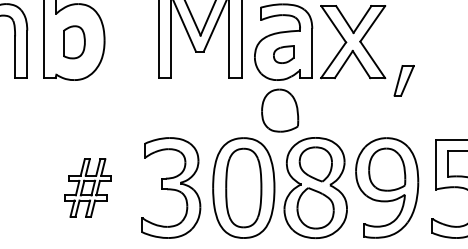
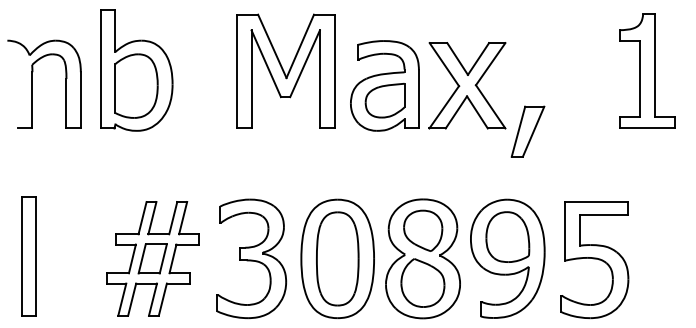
part: (74, 41) -> (136, 85), size x1.67
part: (283, 54) -> (384, 100), size x1.67
part: (403, 80) -> (527, 131), size x1.43
part: (279, 110) -> (380, 166), removed
part: (87, 187) -> (152, 258), size x1.67

